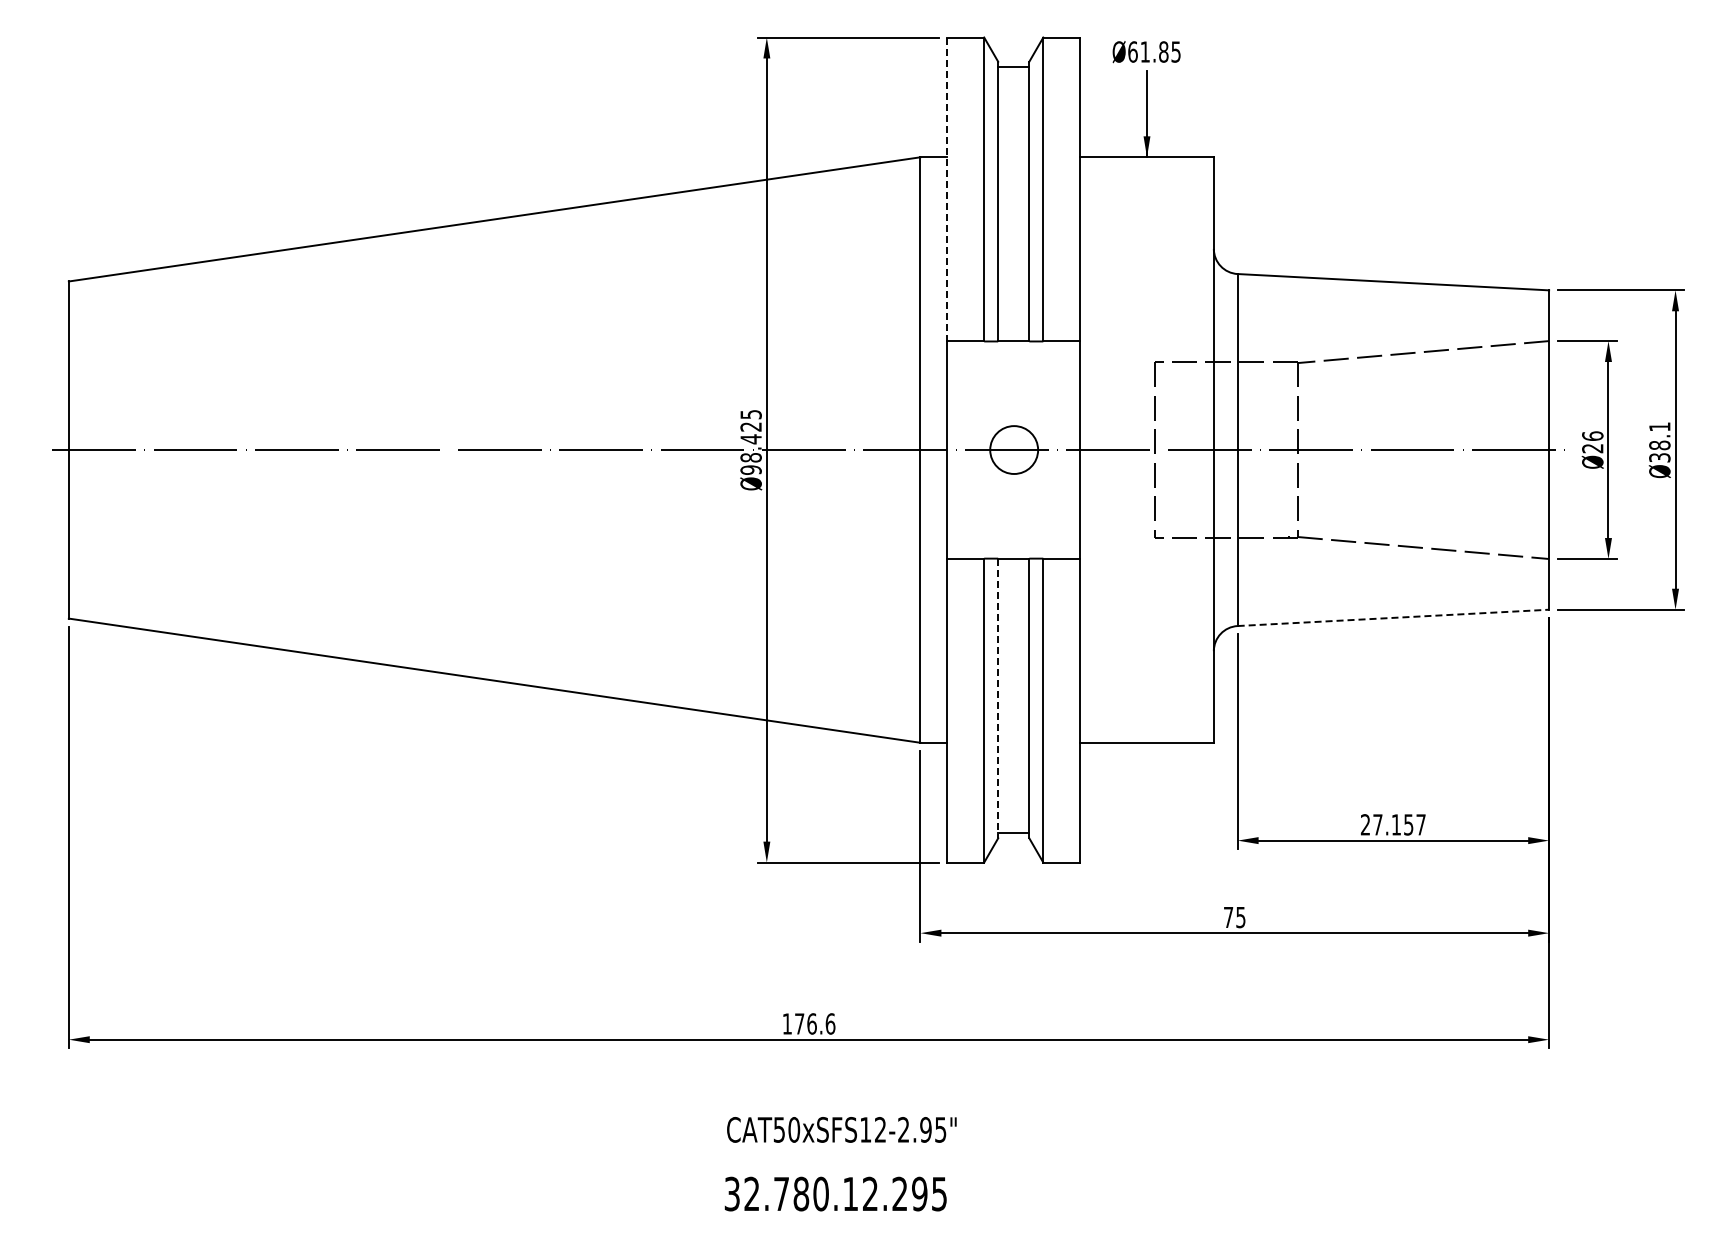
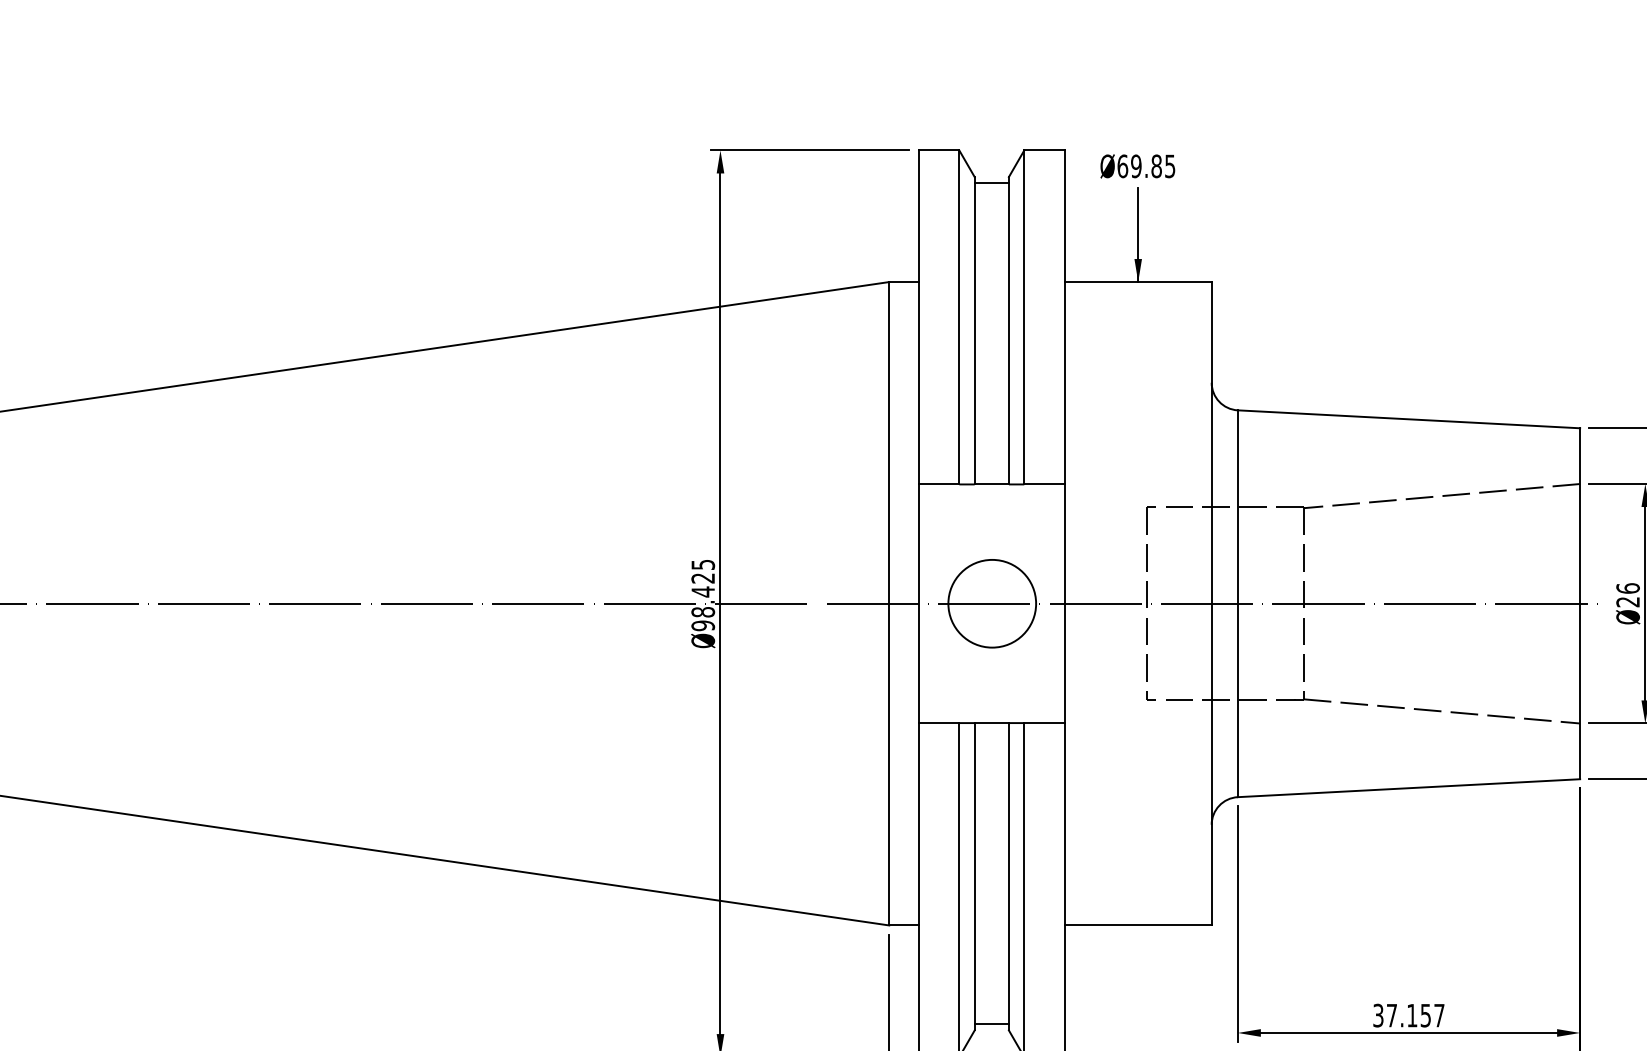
text: (1145, 51) -> (1136, 165), 61.85 -> 69.85
line: (947, 189) -> (918, 317), dashed -> solid
circle: (1014, 449) -> (992, 603), size x1.67
line: (1393, 617) -> (1409, 787), dashed -> solid
line: (998, 698) -> (975, 876), dashed -> solid
text: (1365, 824) -> (1378, 1015), 27.157 -> 37.157

